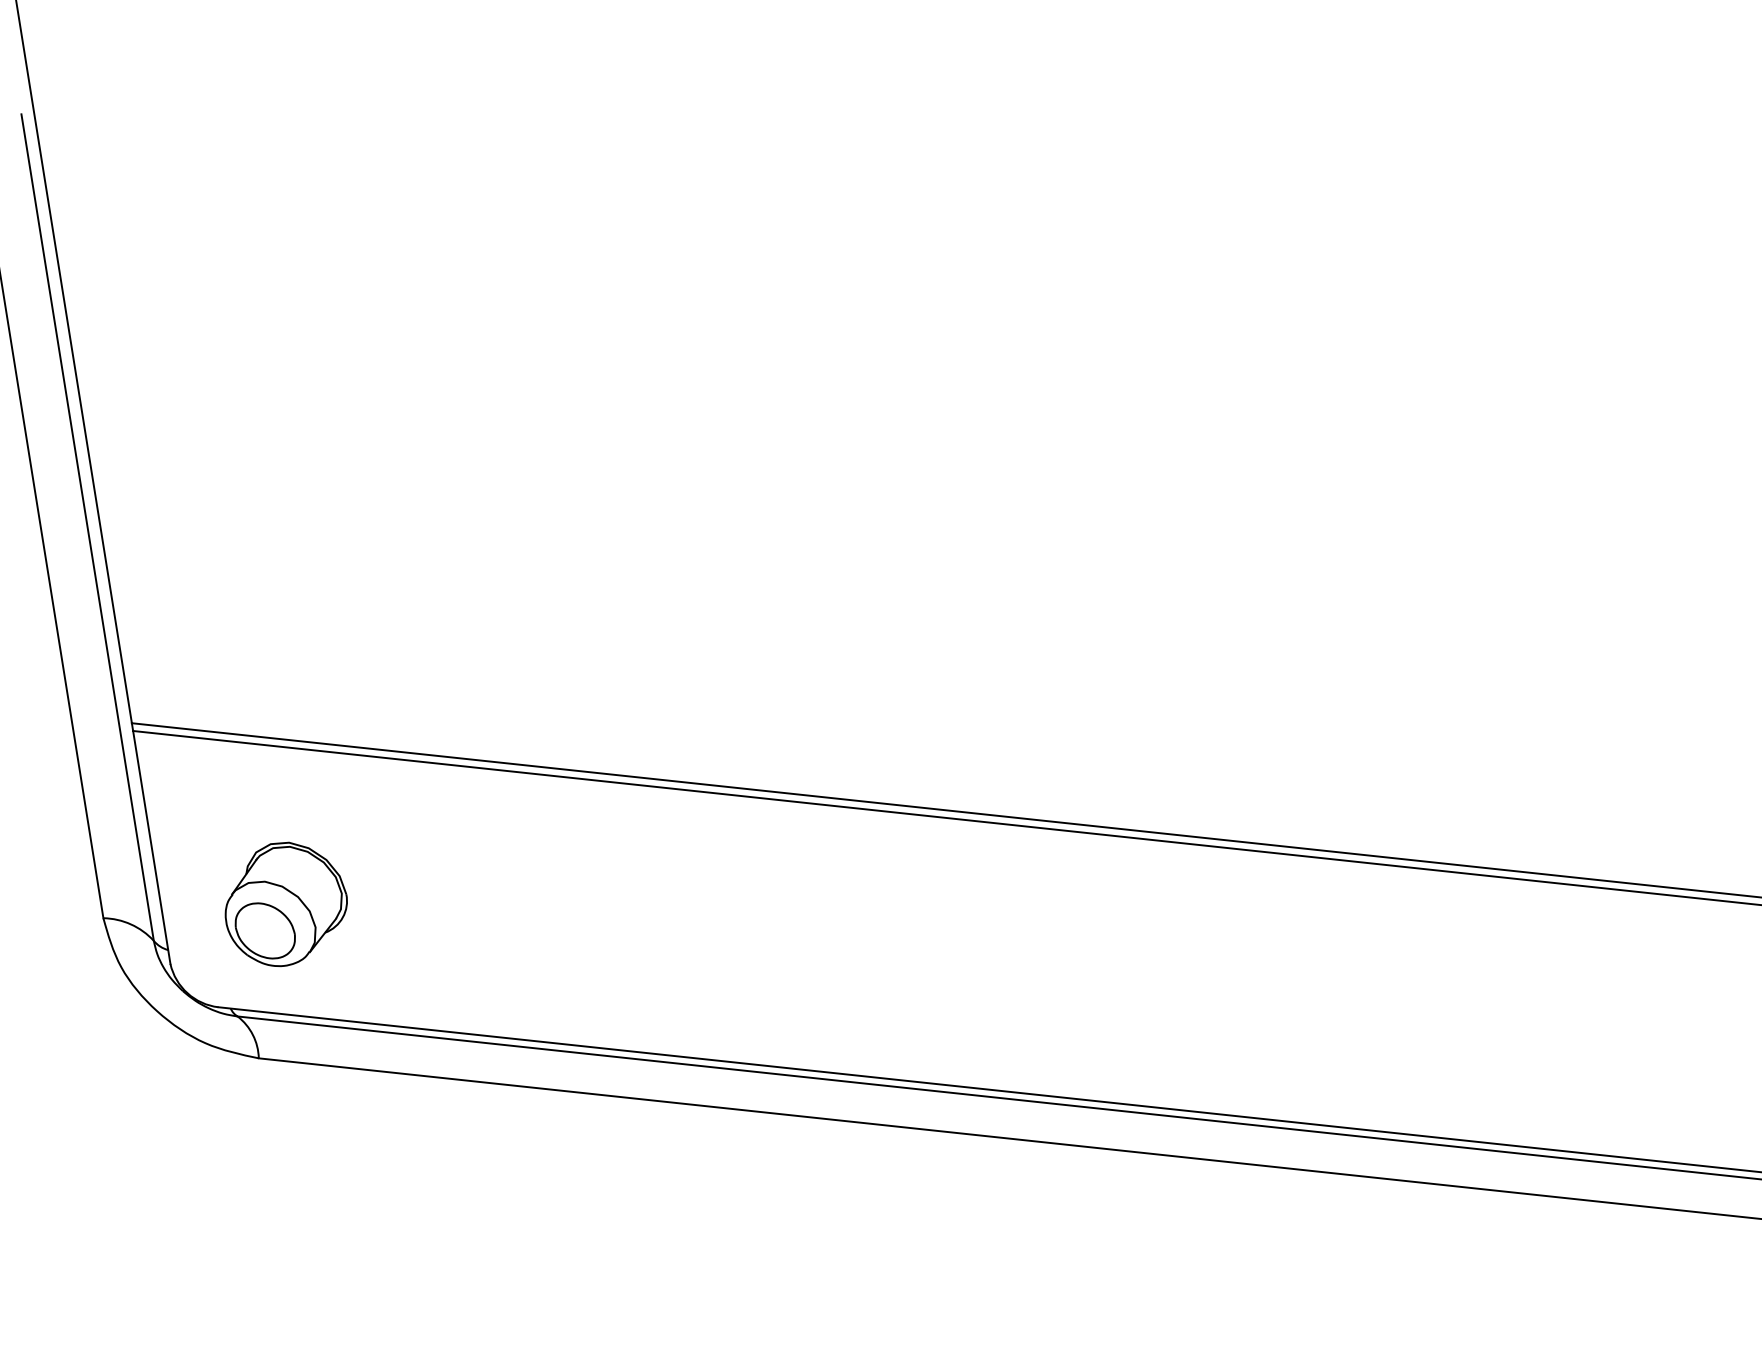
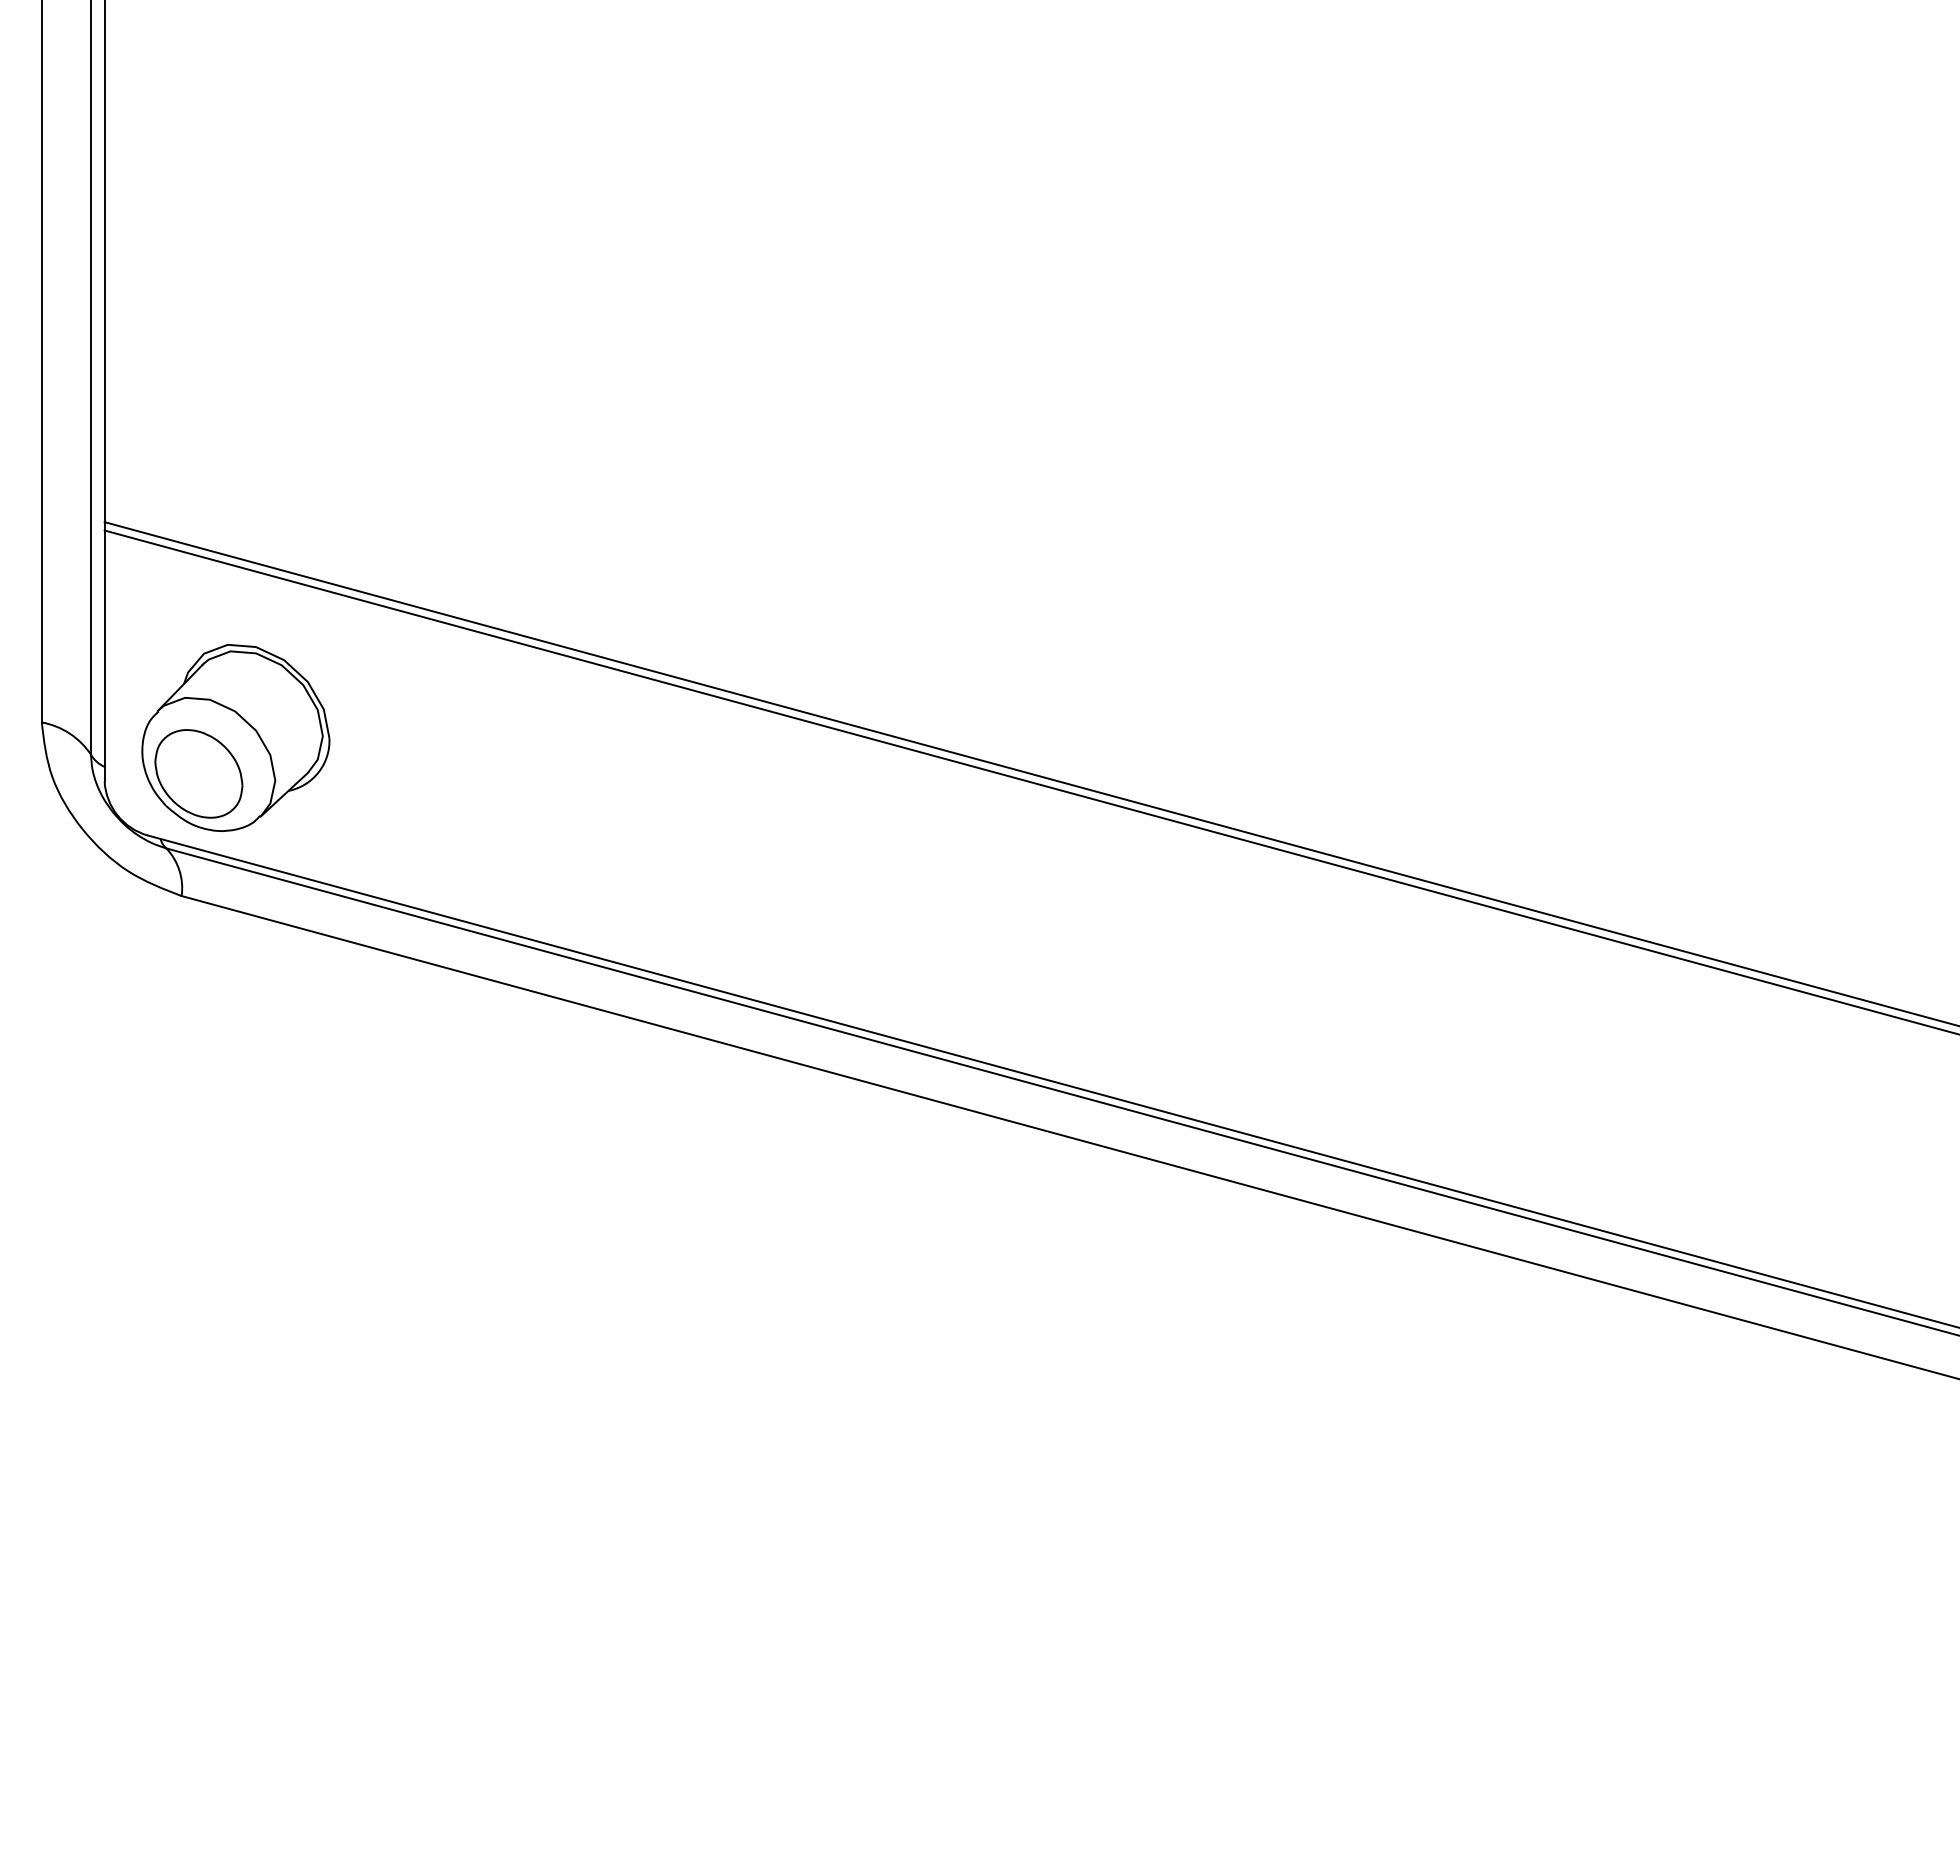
part: (285, 903) -> (235, 737), size x1.43

